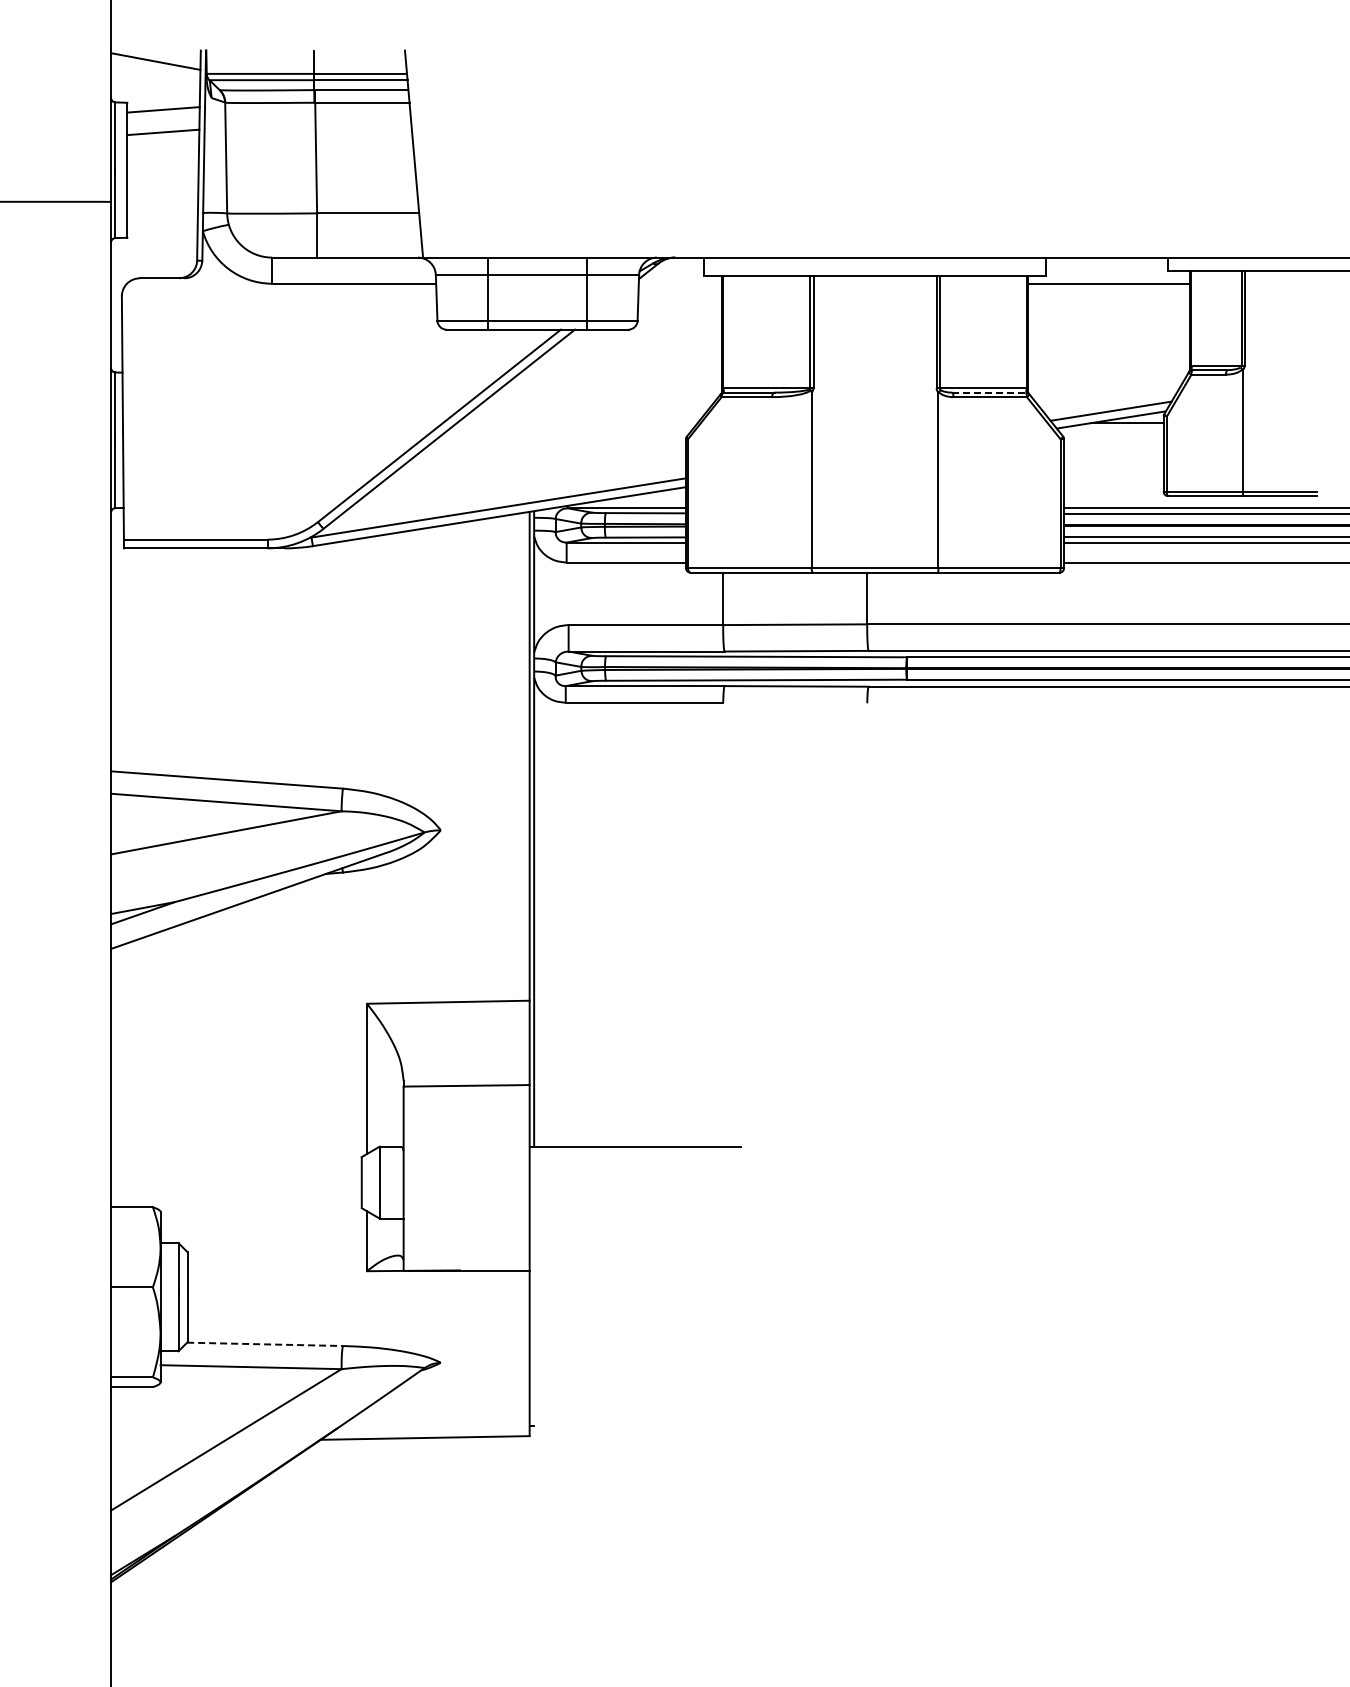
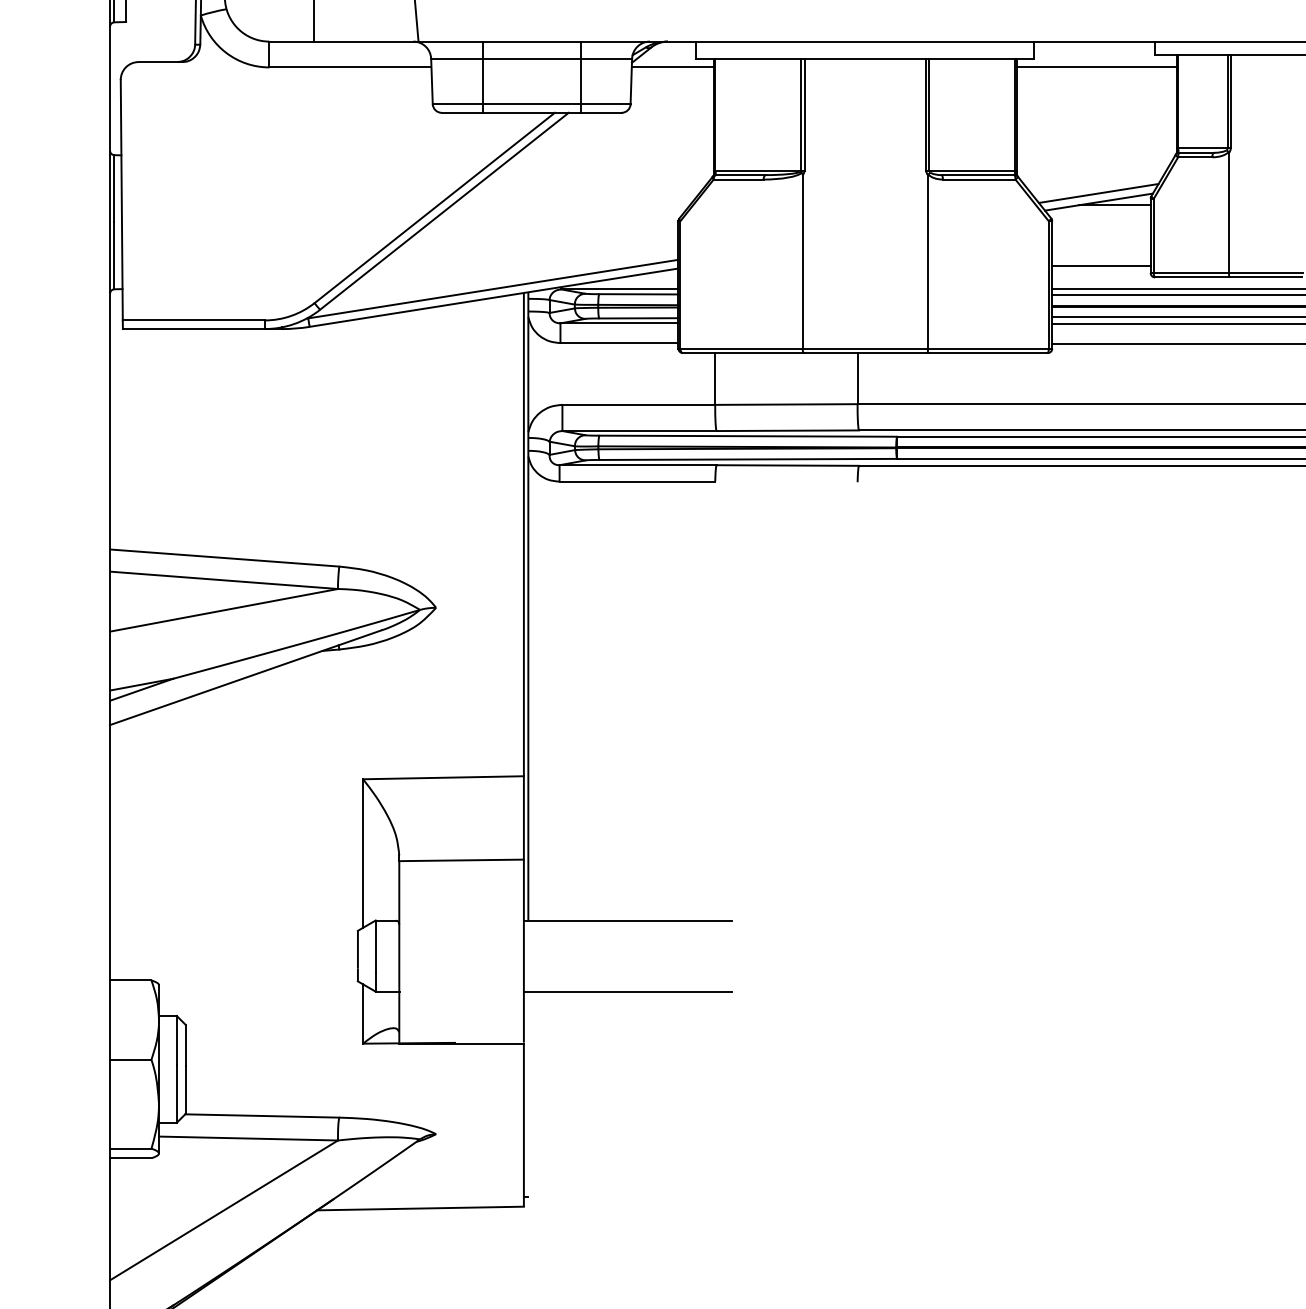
line: (680, 283) -> (673, 67), added
line: (989, 392) -> (978, 174), dashed -> solid
line: (1113, 484) -> (1101, 265), added
line: (634, 1218) -> (627, 991), added
line: (265, 1344) -> (262, 1116), dashed -> solid

